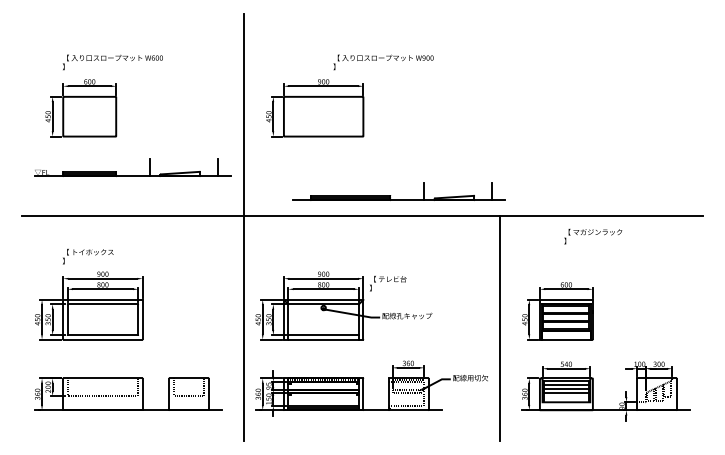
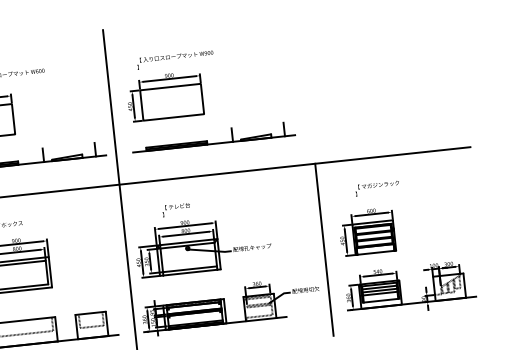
text: (383, 62) -> (175, 60), moved
part: (398, 199) -> (213, 143), moved
text: (593, 236) -> (377, 188), moved
text: (388, 283) -> (176, 209), moved

